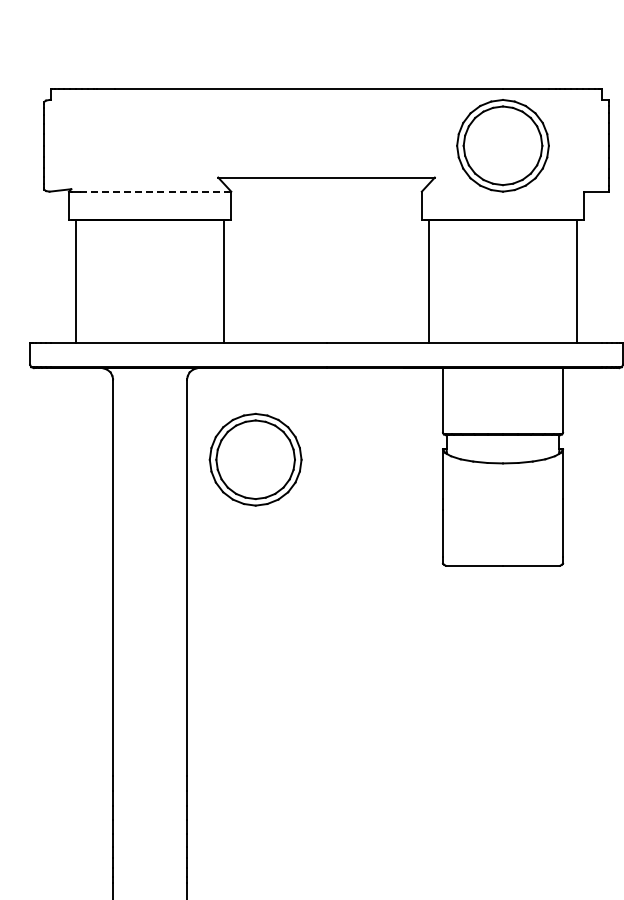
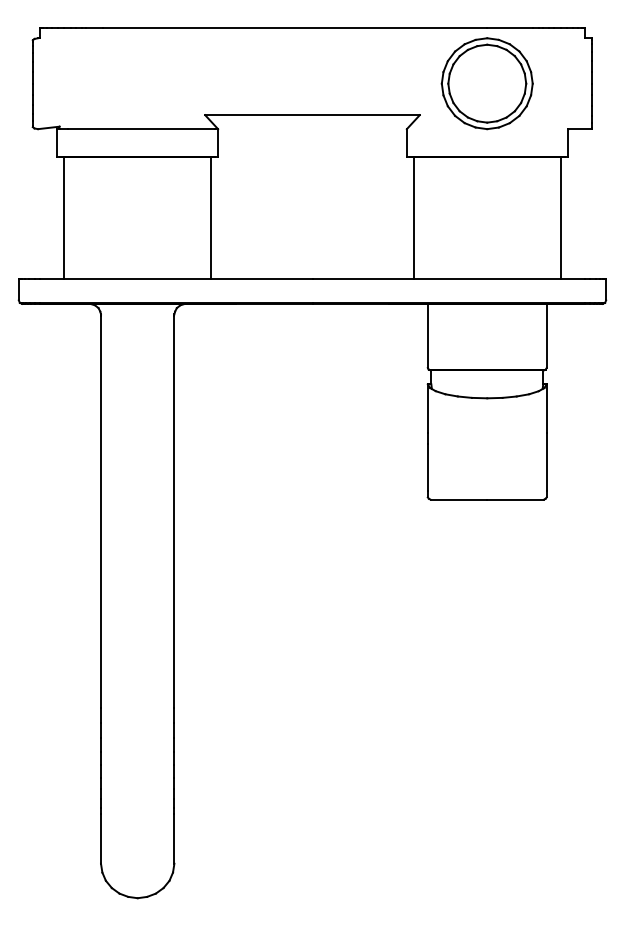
line: (153, 192) -> (141, 129), dashed -> solid
part: (254, 459) -> (241, 394), removed

